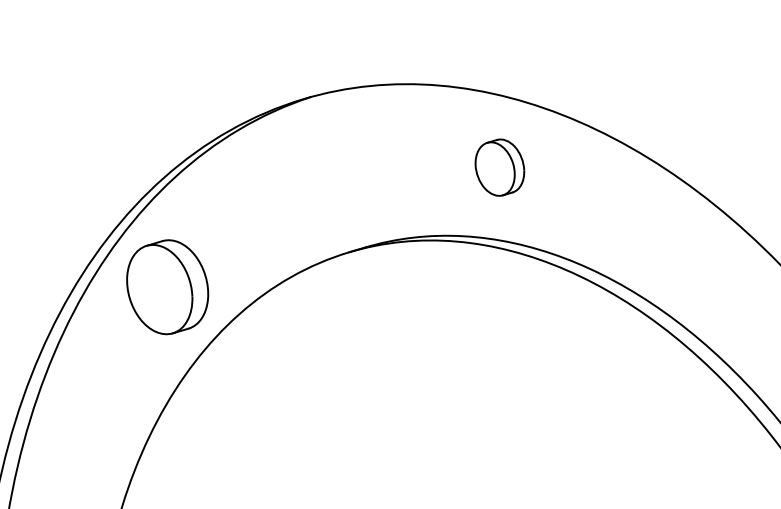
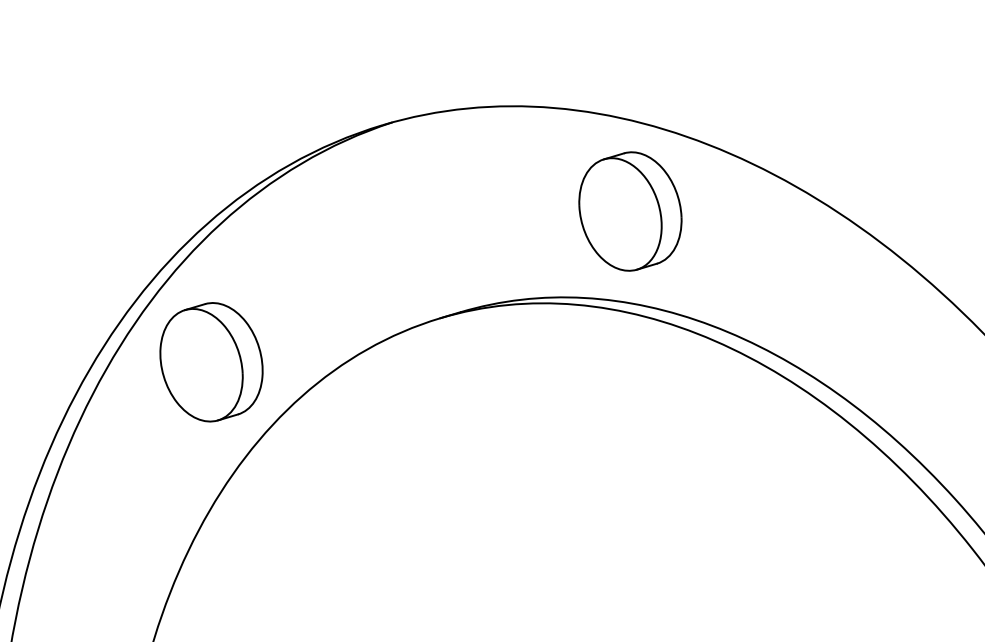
part: (499, 167) -> (630, 211), size x1.67

